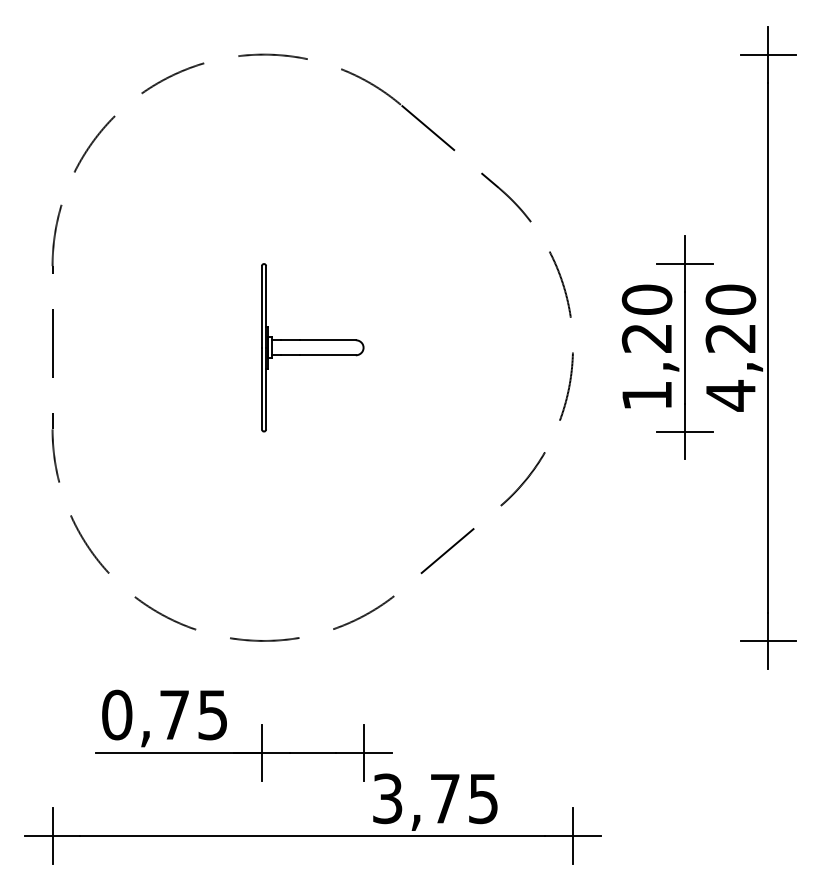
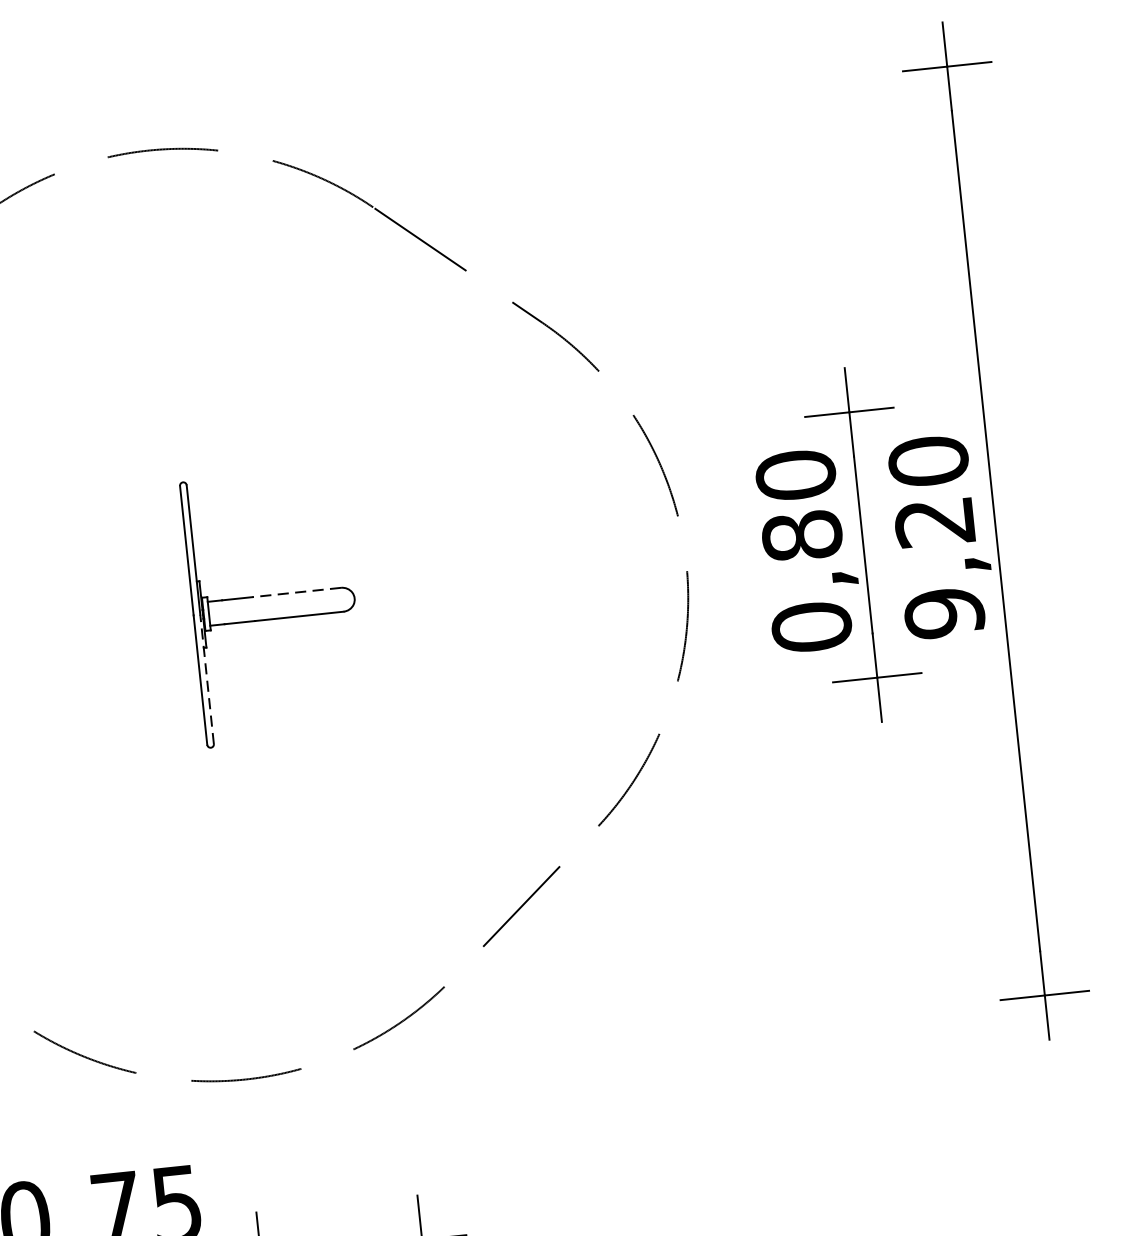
line: (327, 340) -> (296, 592), solid -> dashed
text: (646, 366) -> (805, 581), 1,20 -> 0,80
line: (266, 388) -> (207, 679), solid -> dashed
text: (730, 395) -> (943, 612), 4,20 -> 9,20

